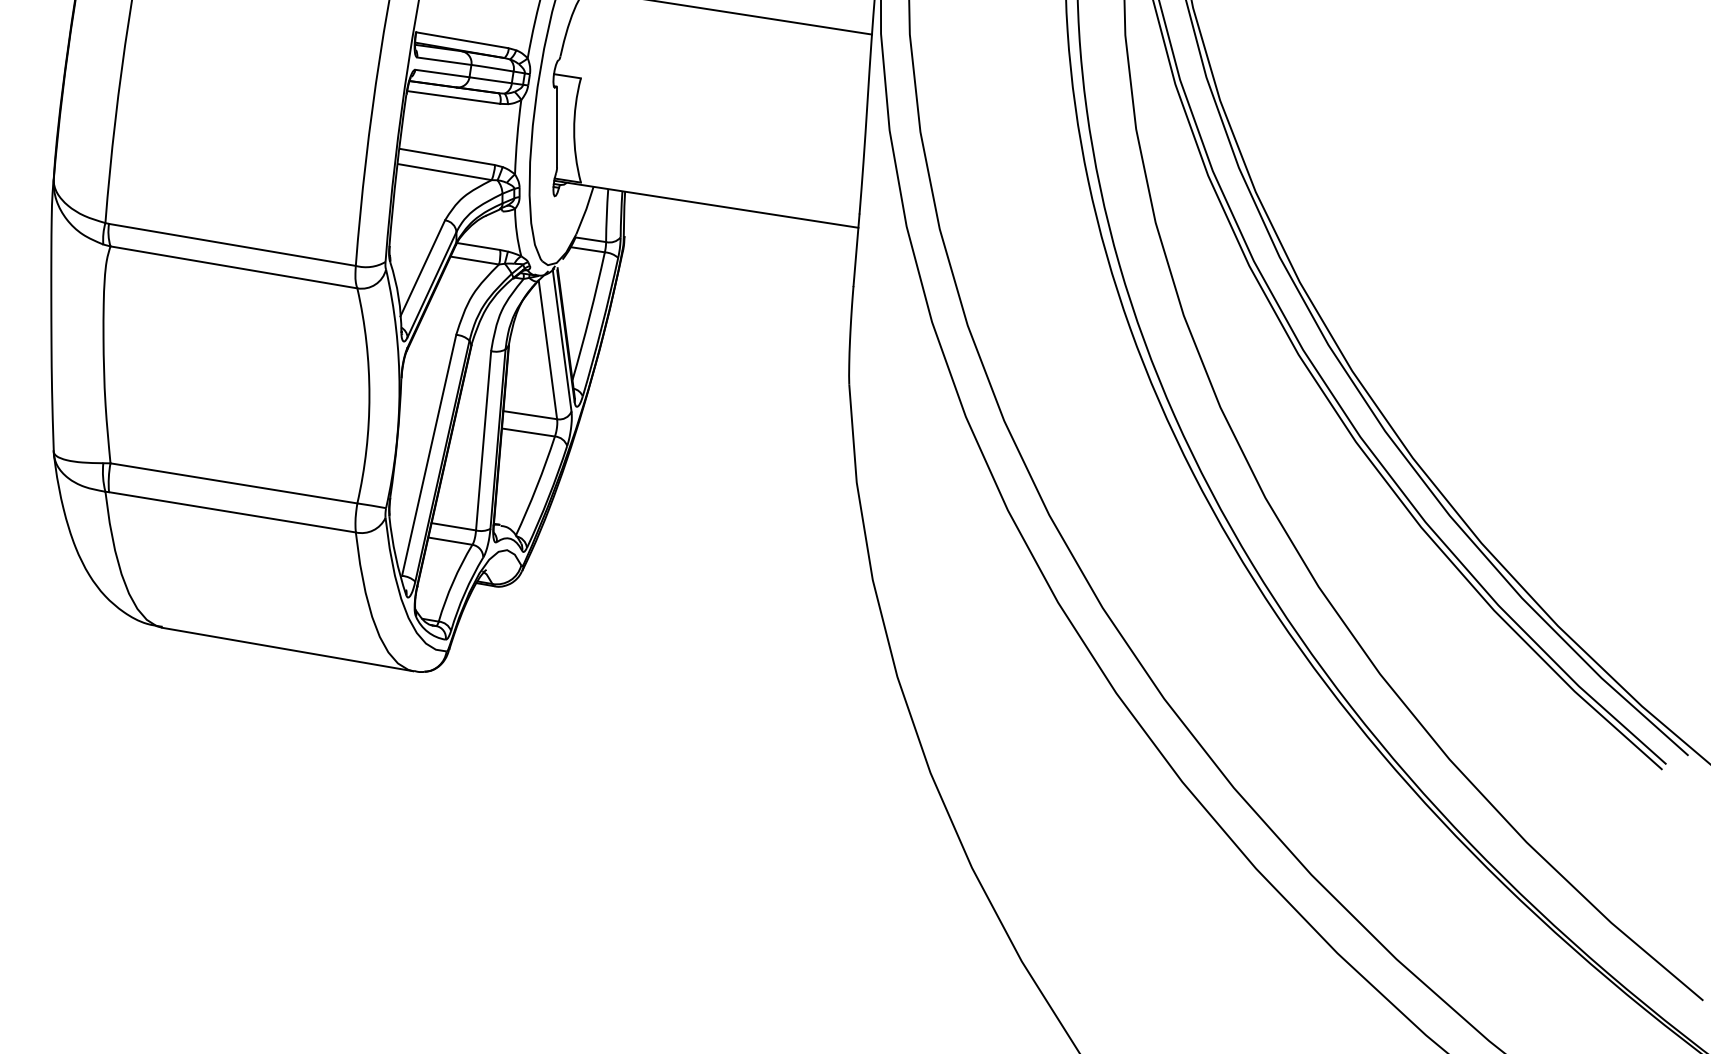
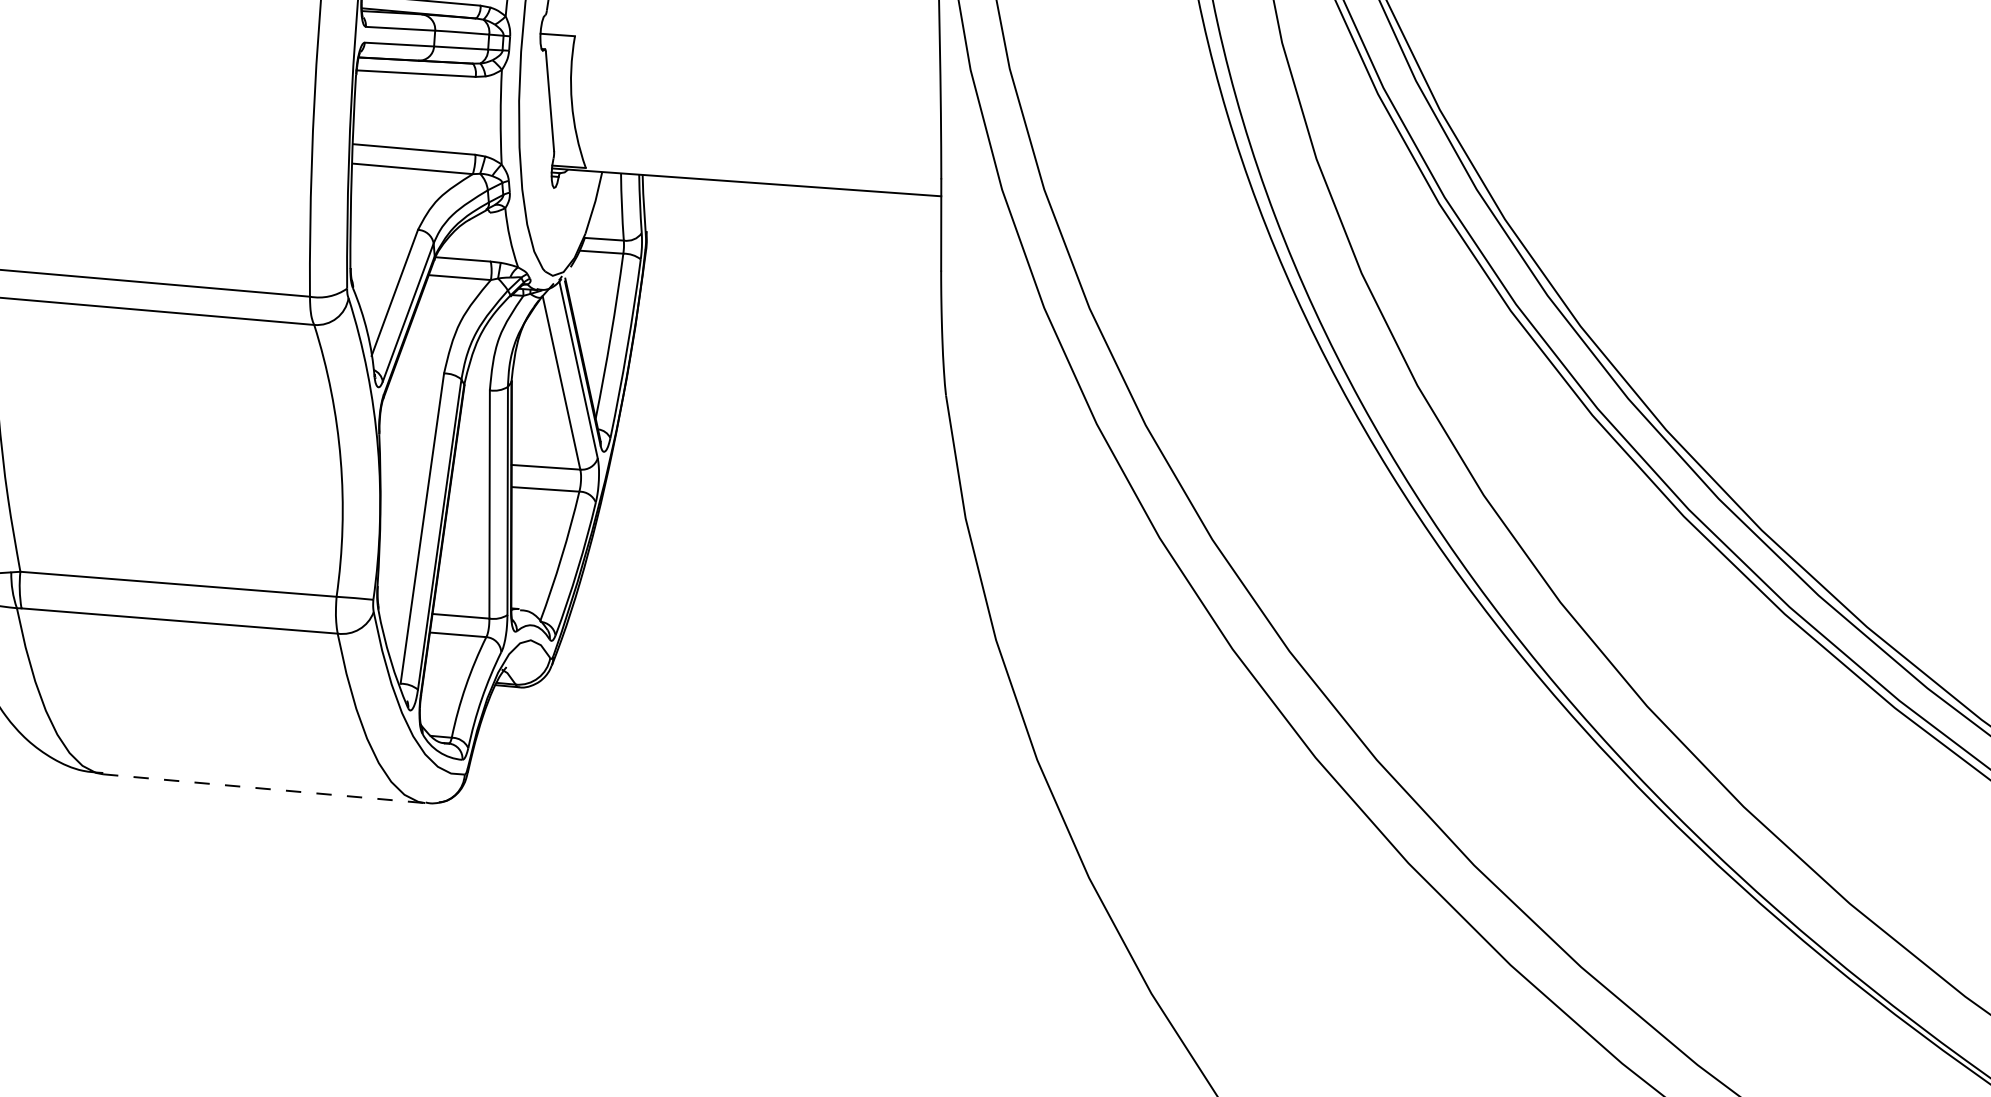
line: (288, 649) -> (264, 788), solid -> dashed

